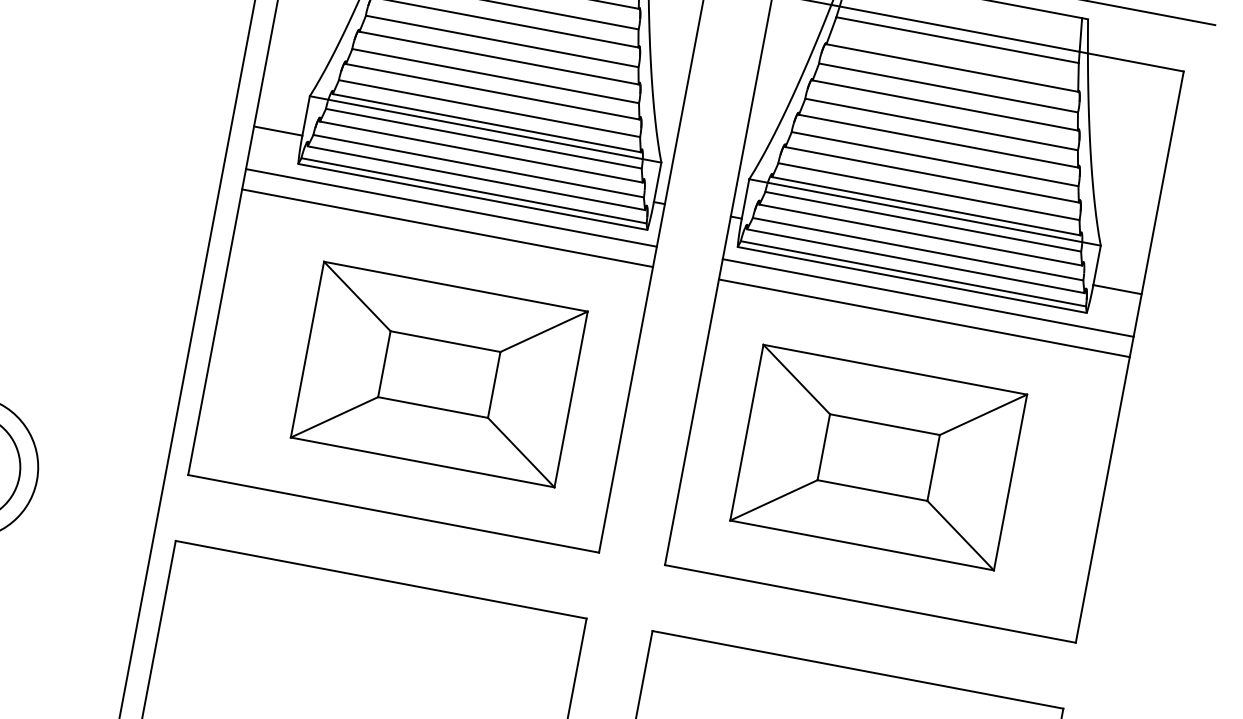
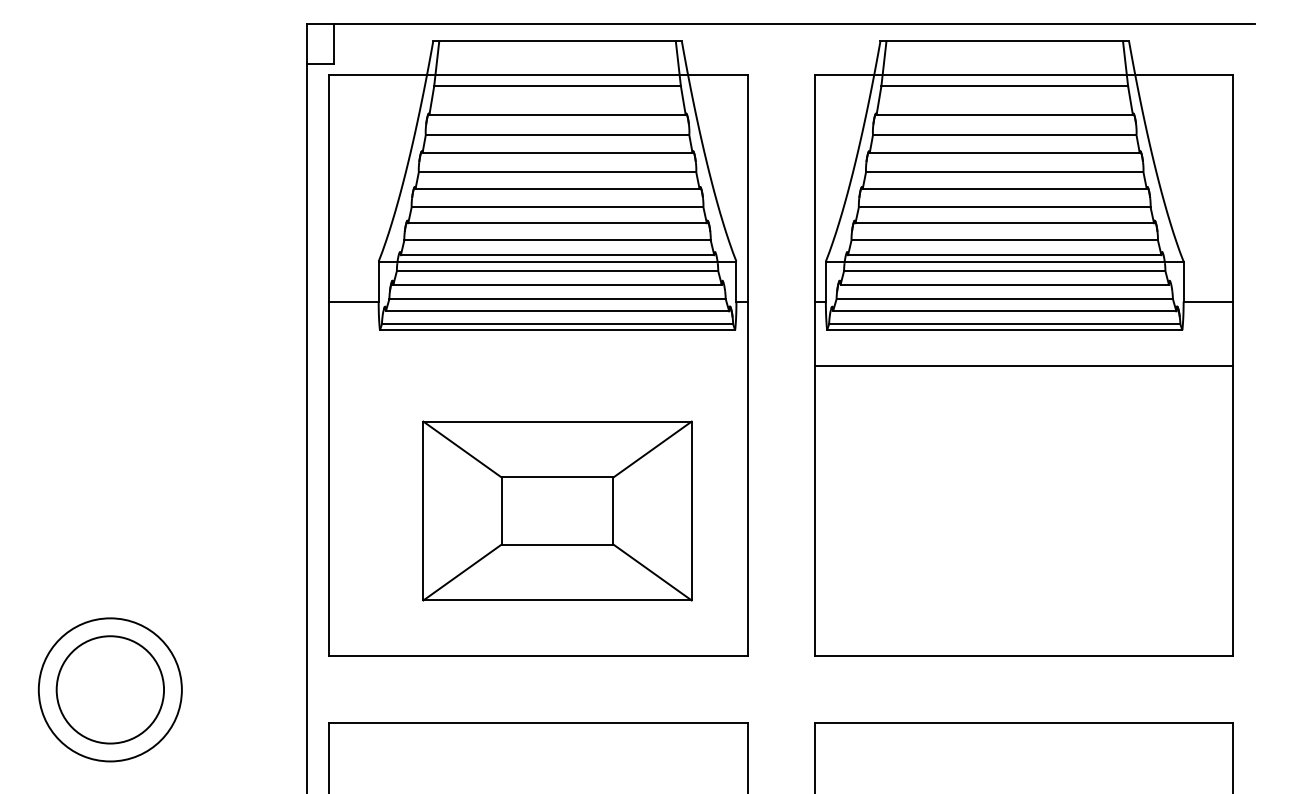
line: (451, 208) -> (538, 345), removed
line: (447, 228) -> (538, 365), removed
line: (927, 298) -> (1023, 345), removed
part: (878, 457) -> (1004, 510), removed

